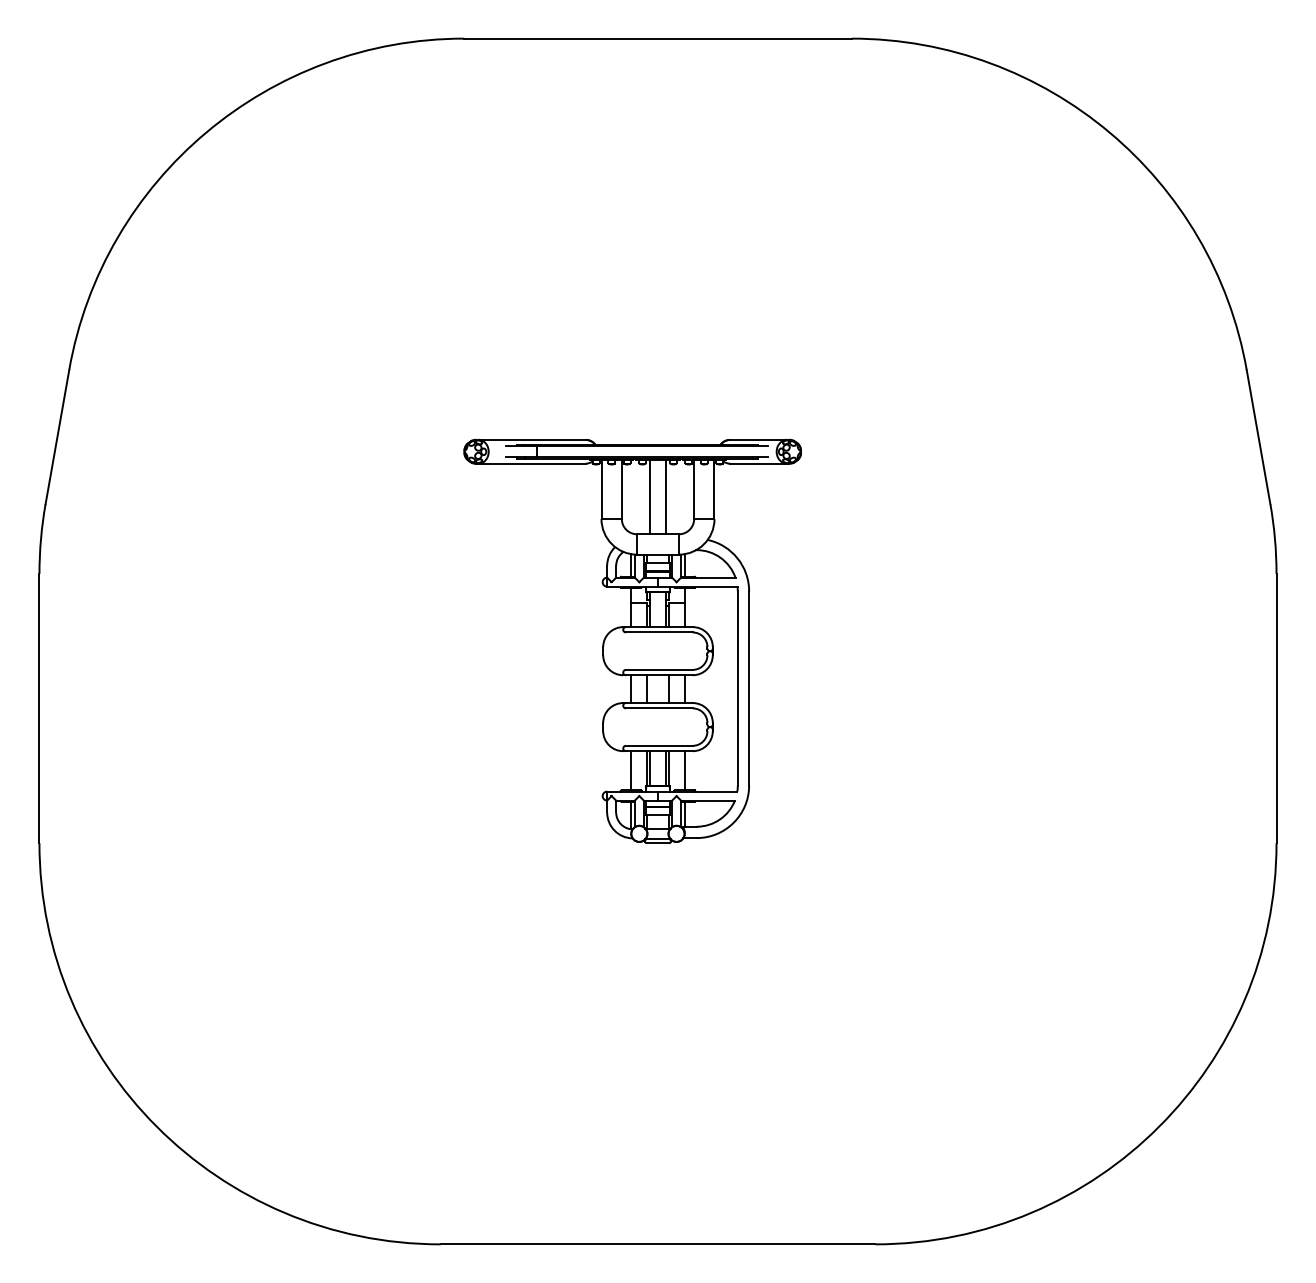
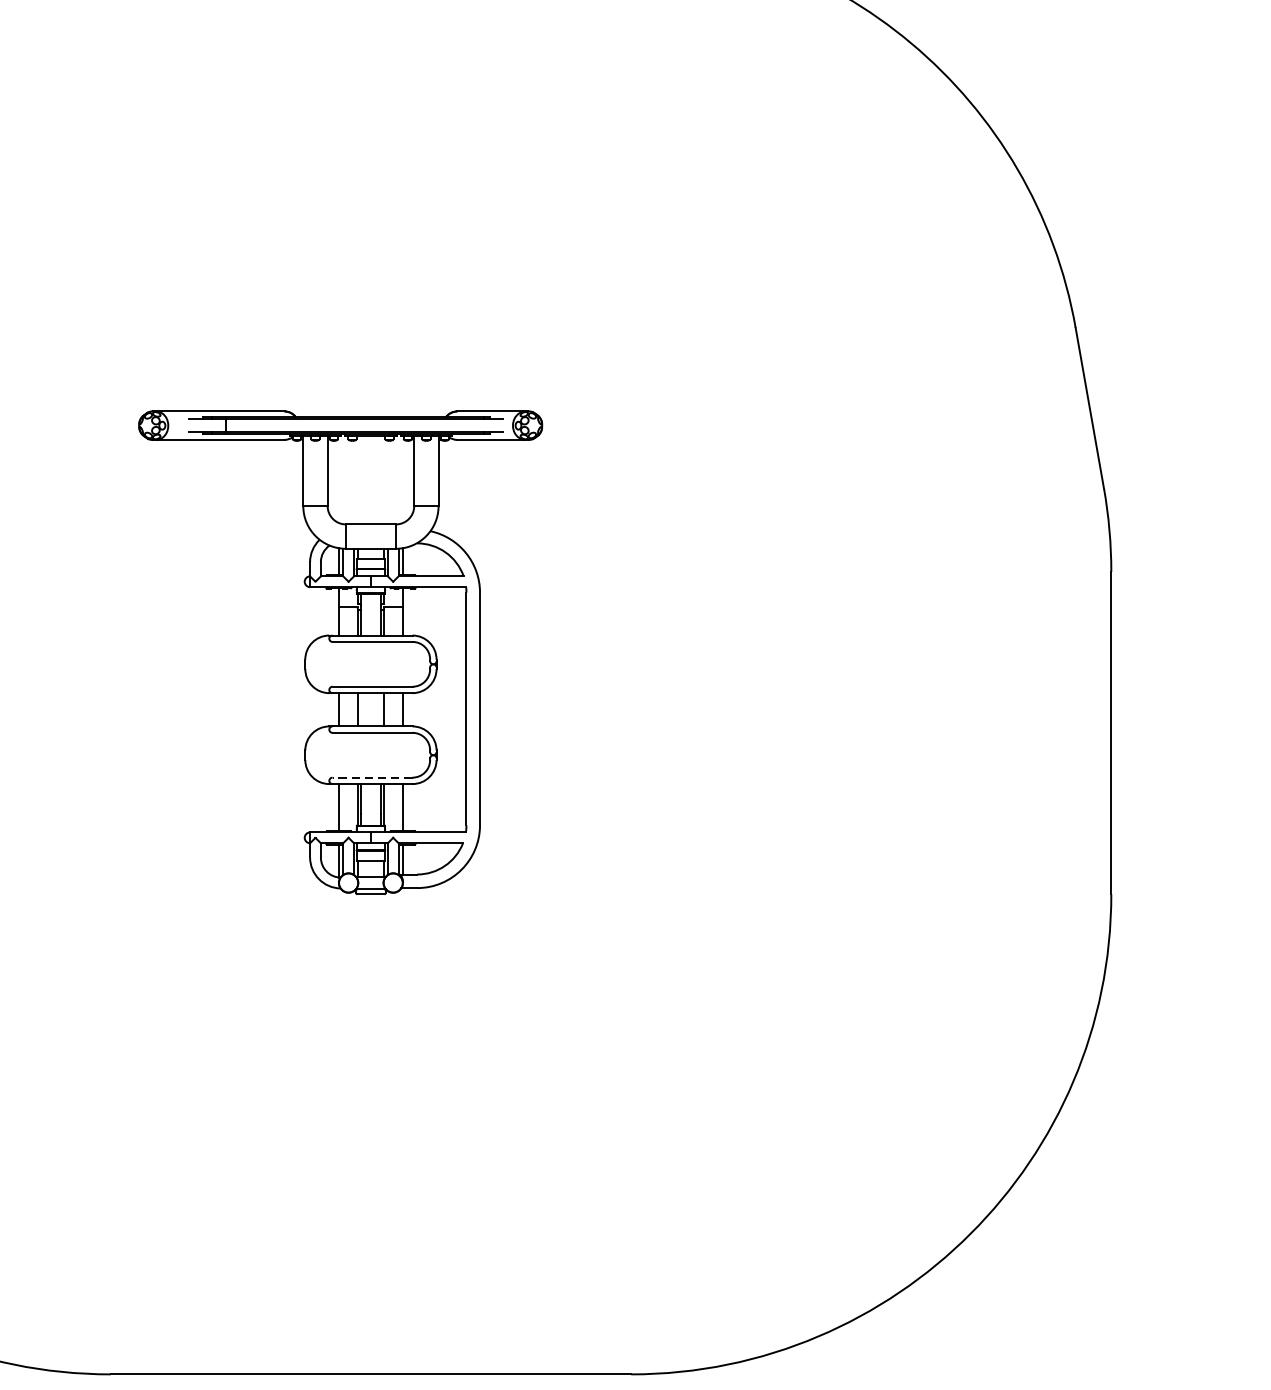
line: (649, 497) -> (360, 480), removed
line: (666, 497) -> (381, 480), removed
line: (658, 745) -> (371, 777), solid -> dashed

